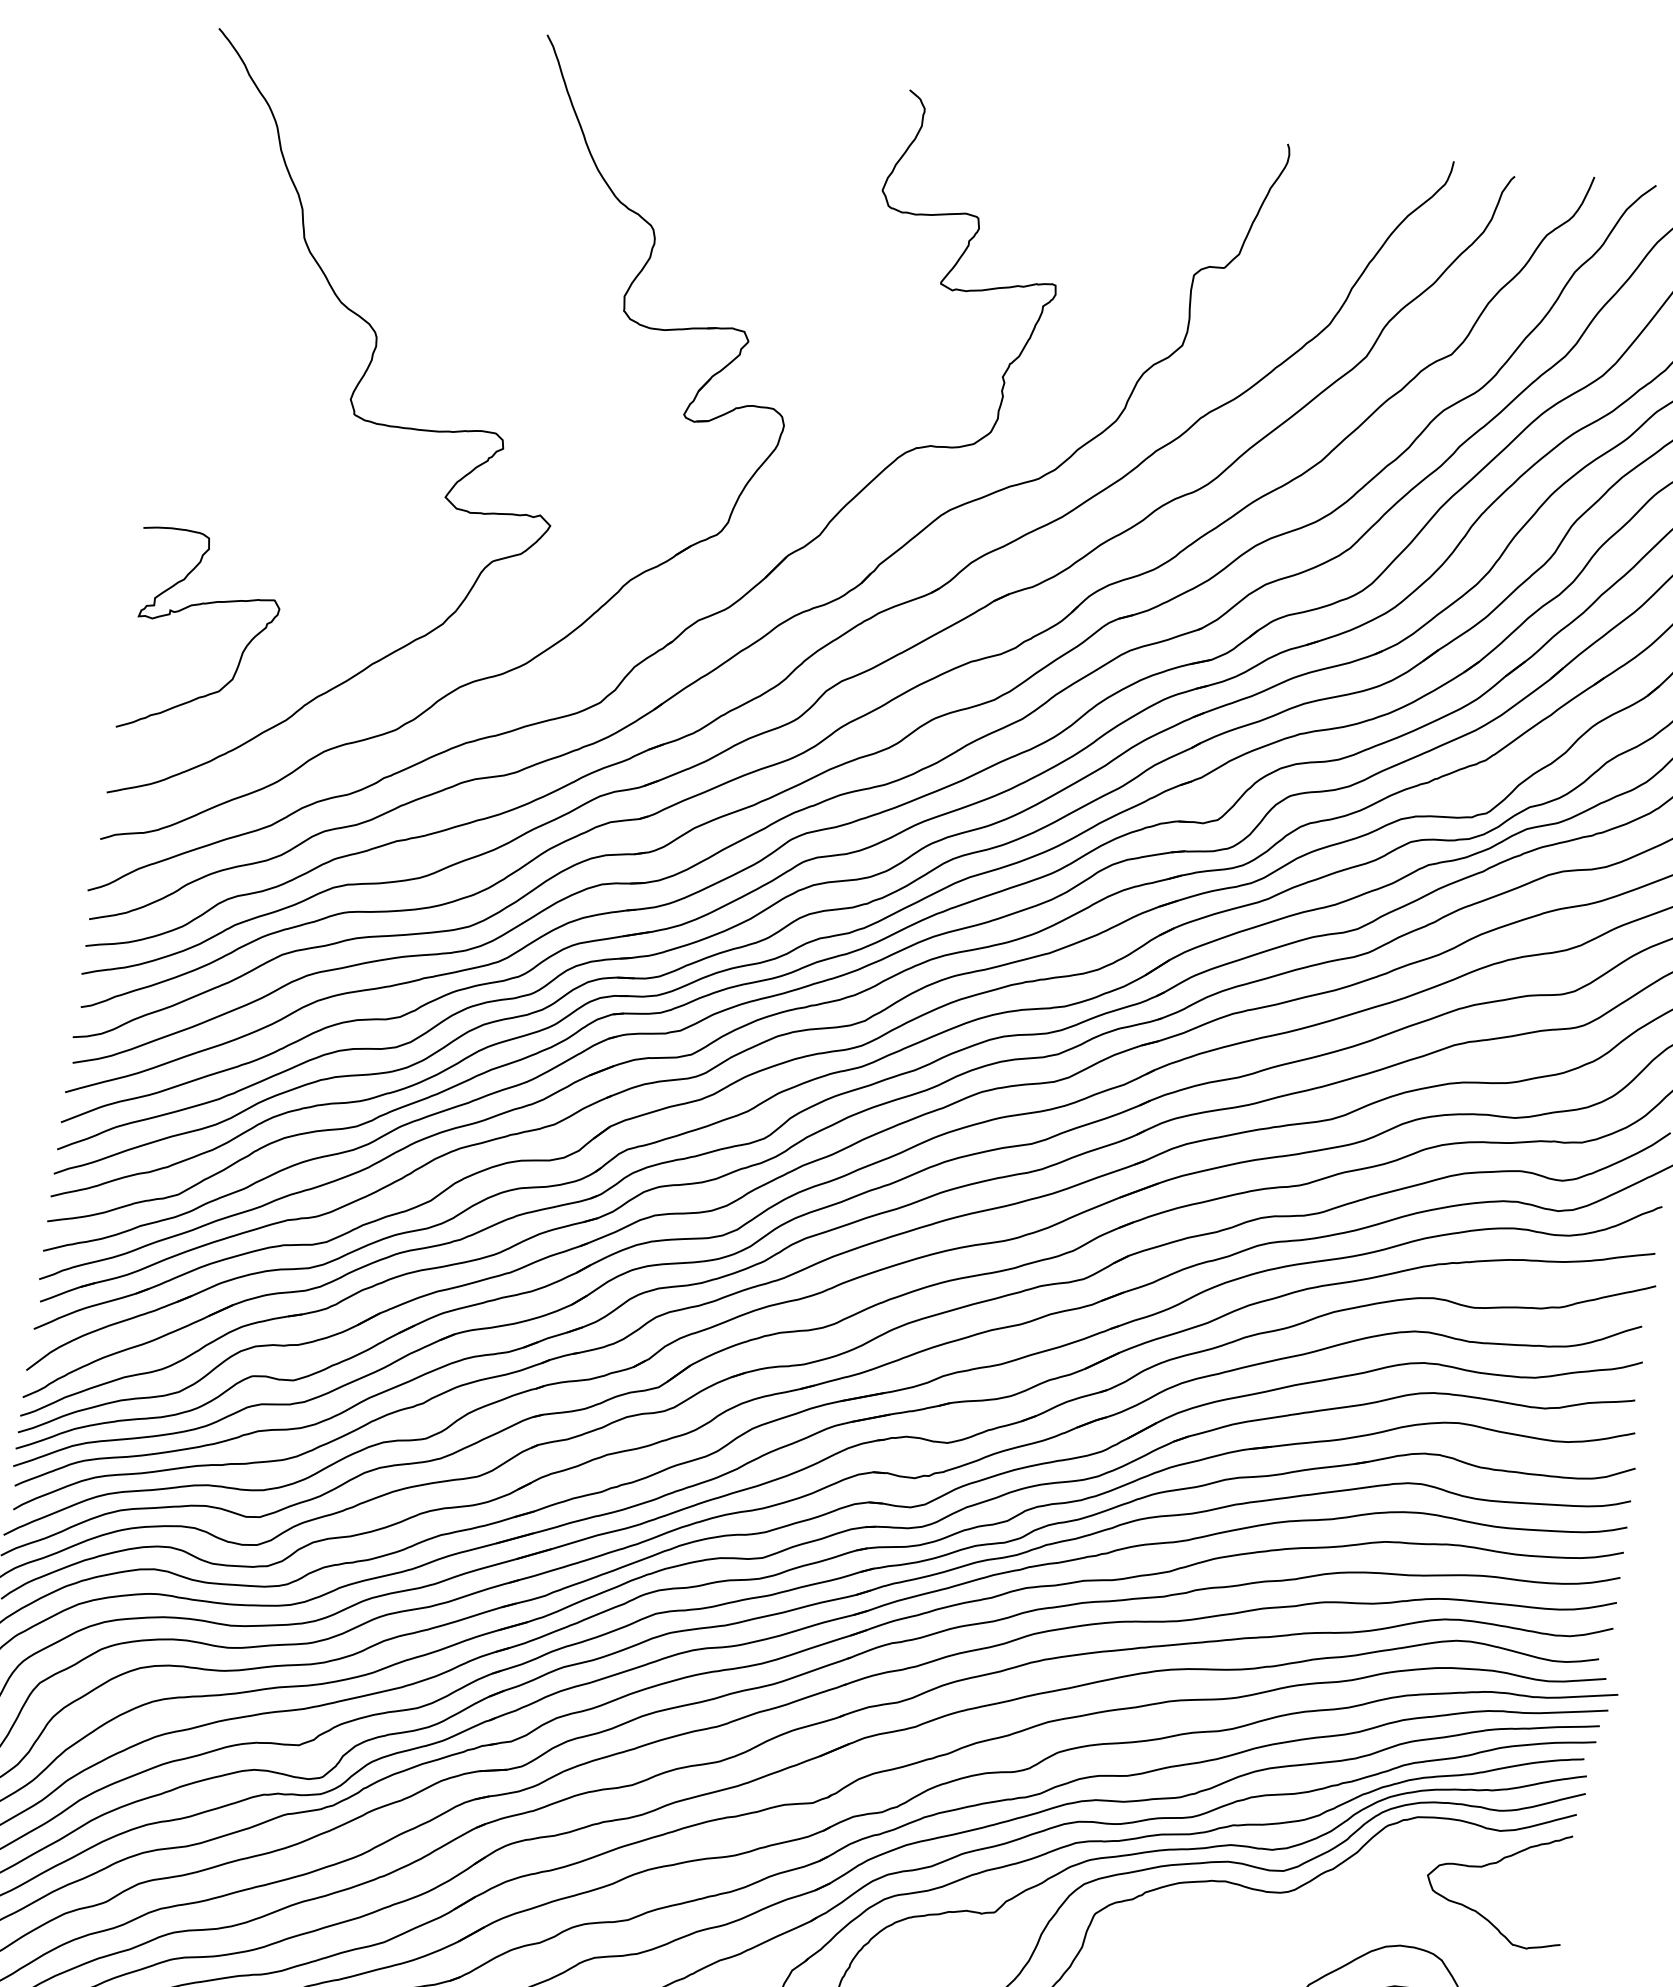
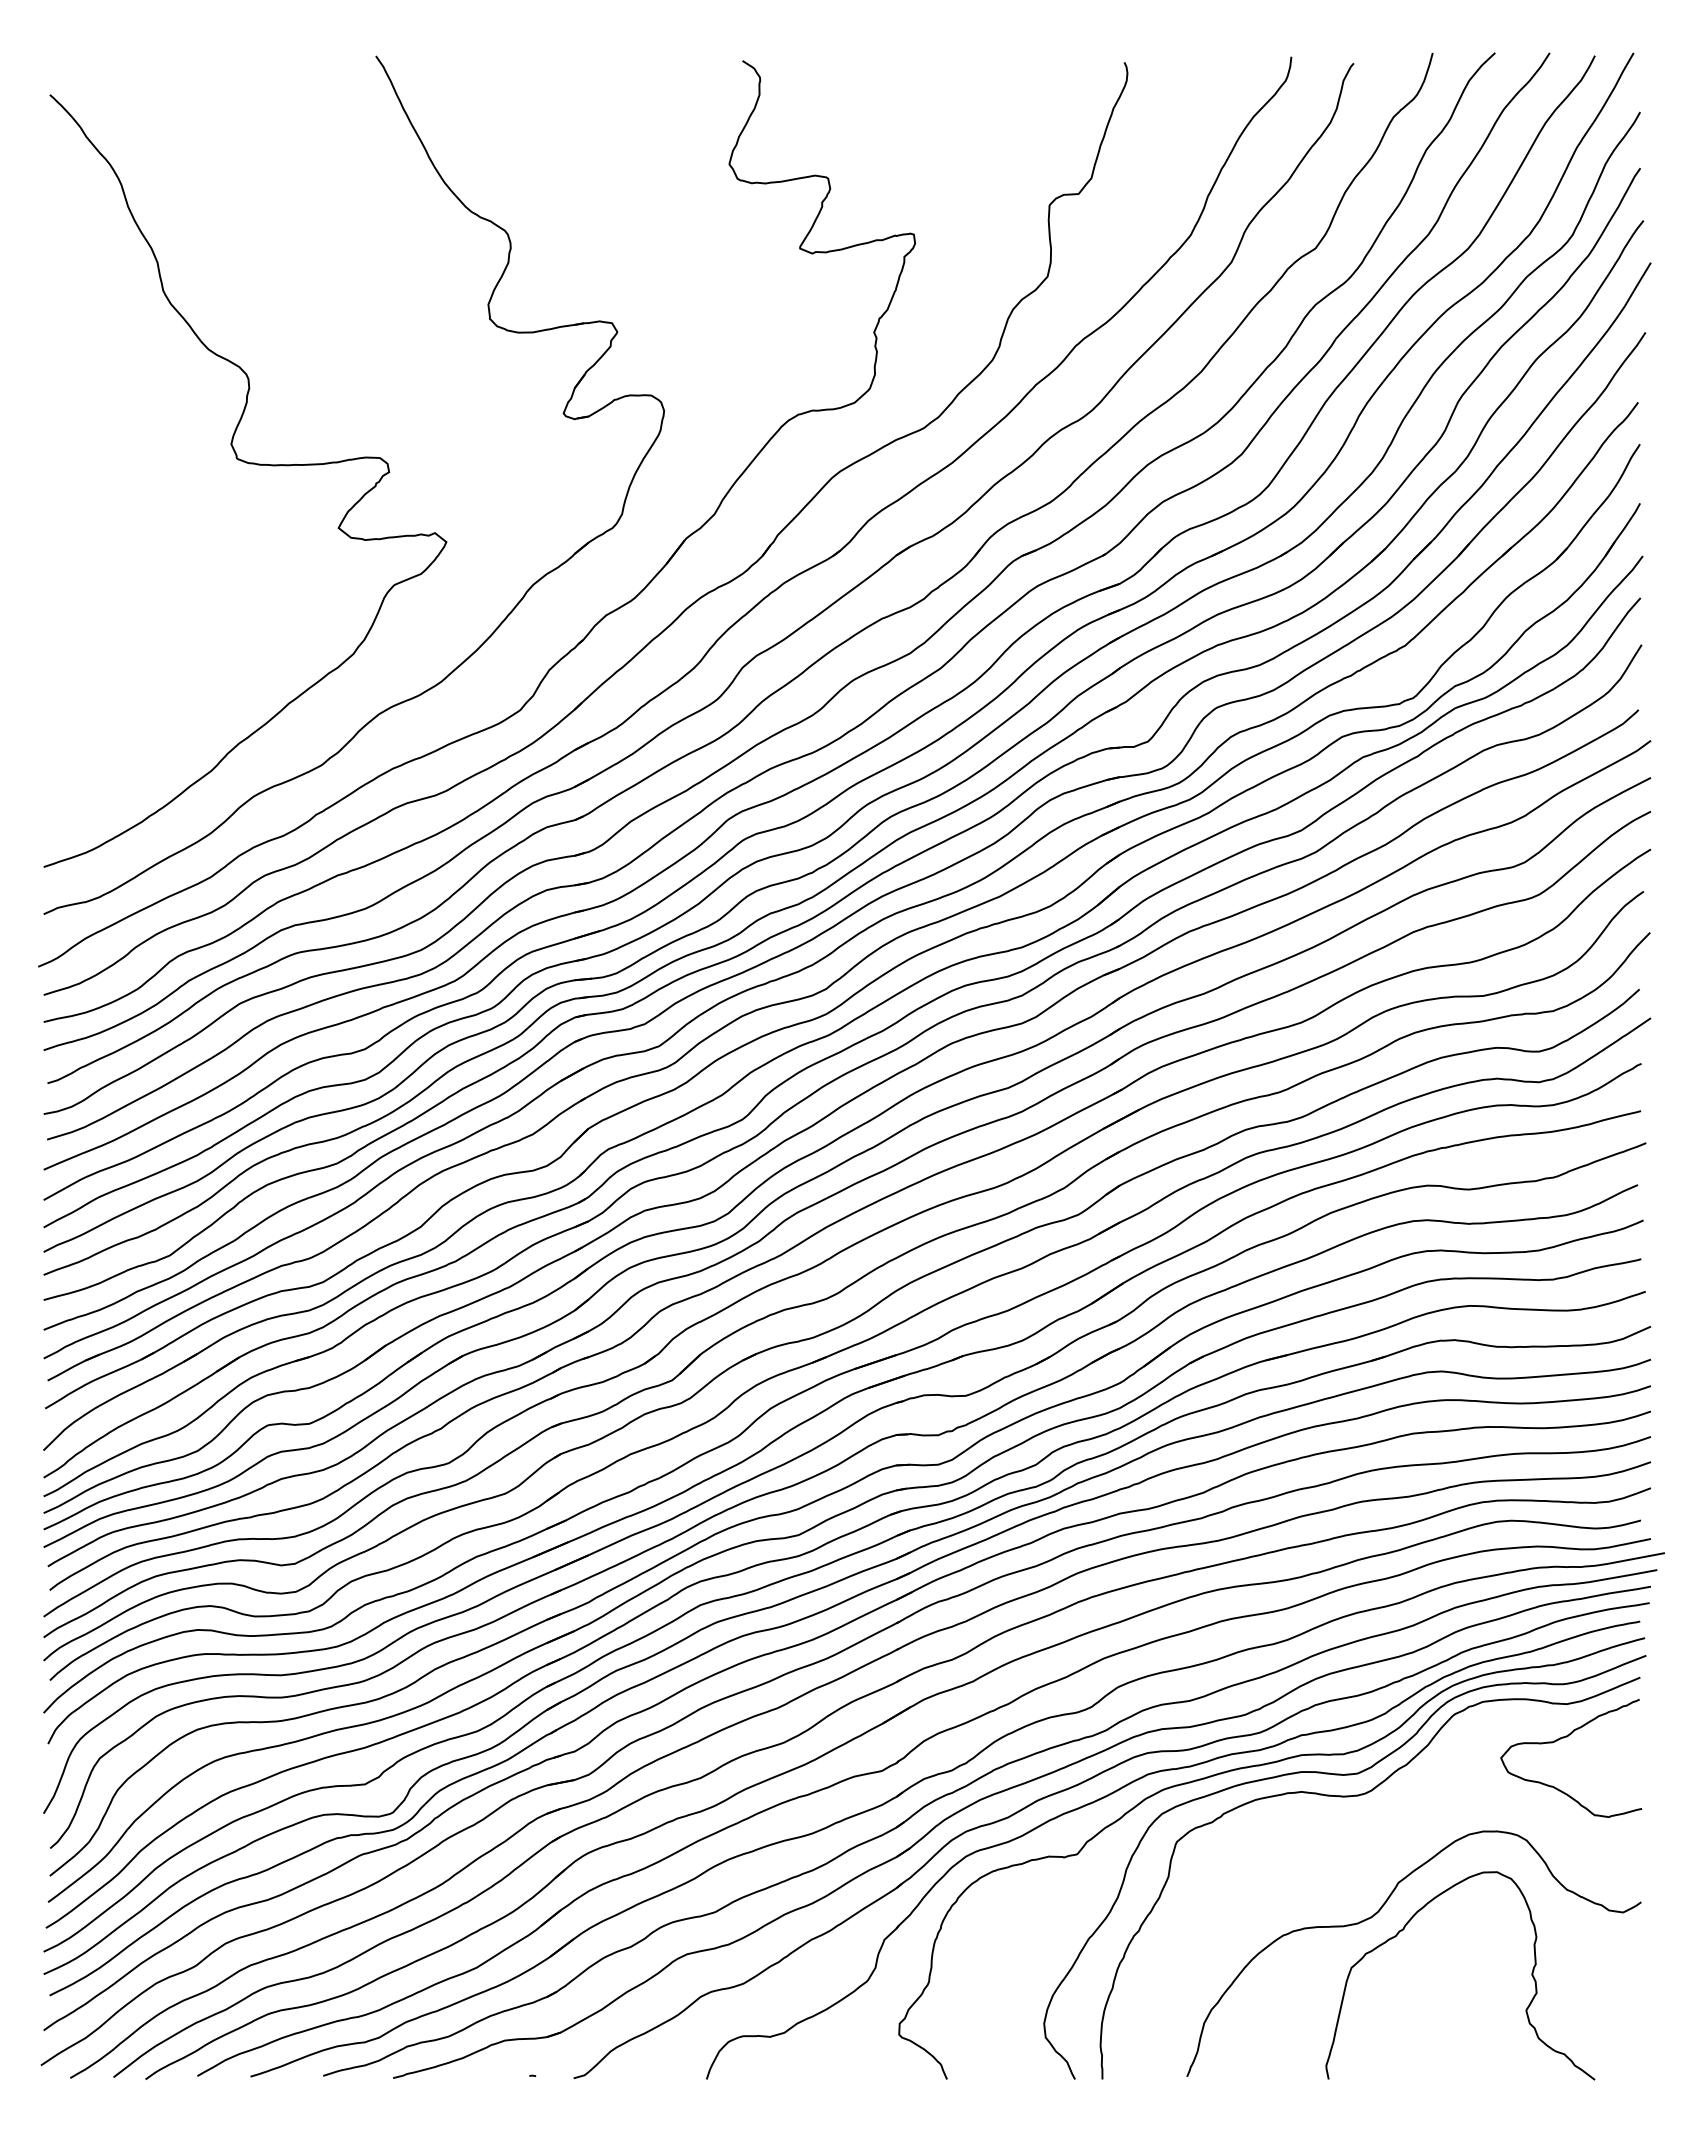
curve: (198, 605) -> (108, 669), removed

